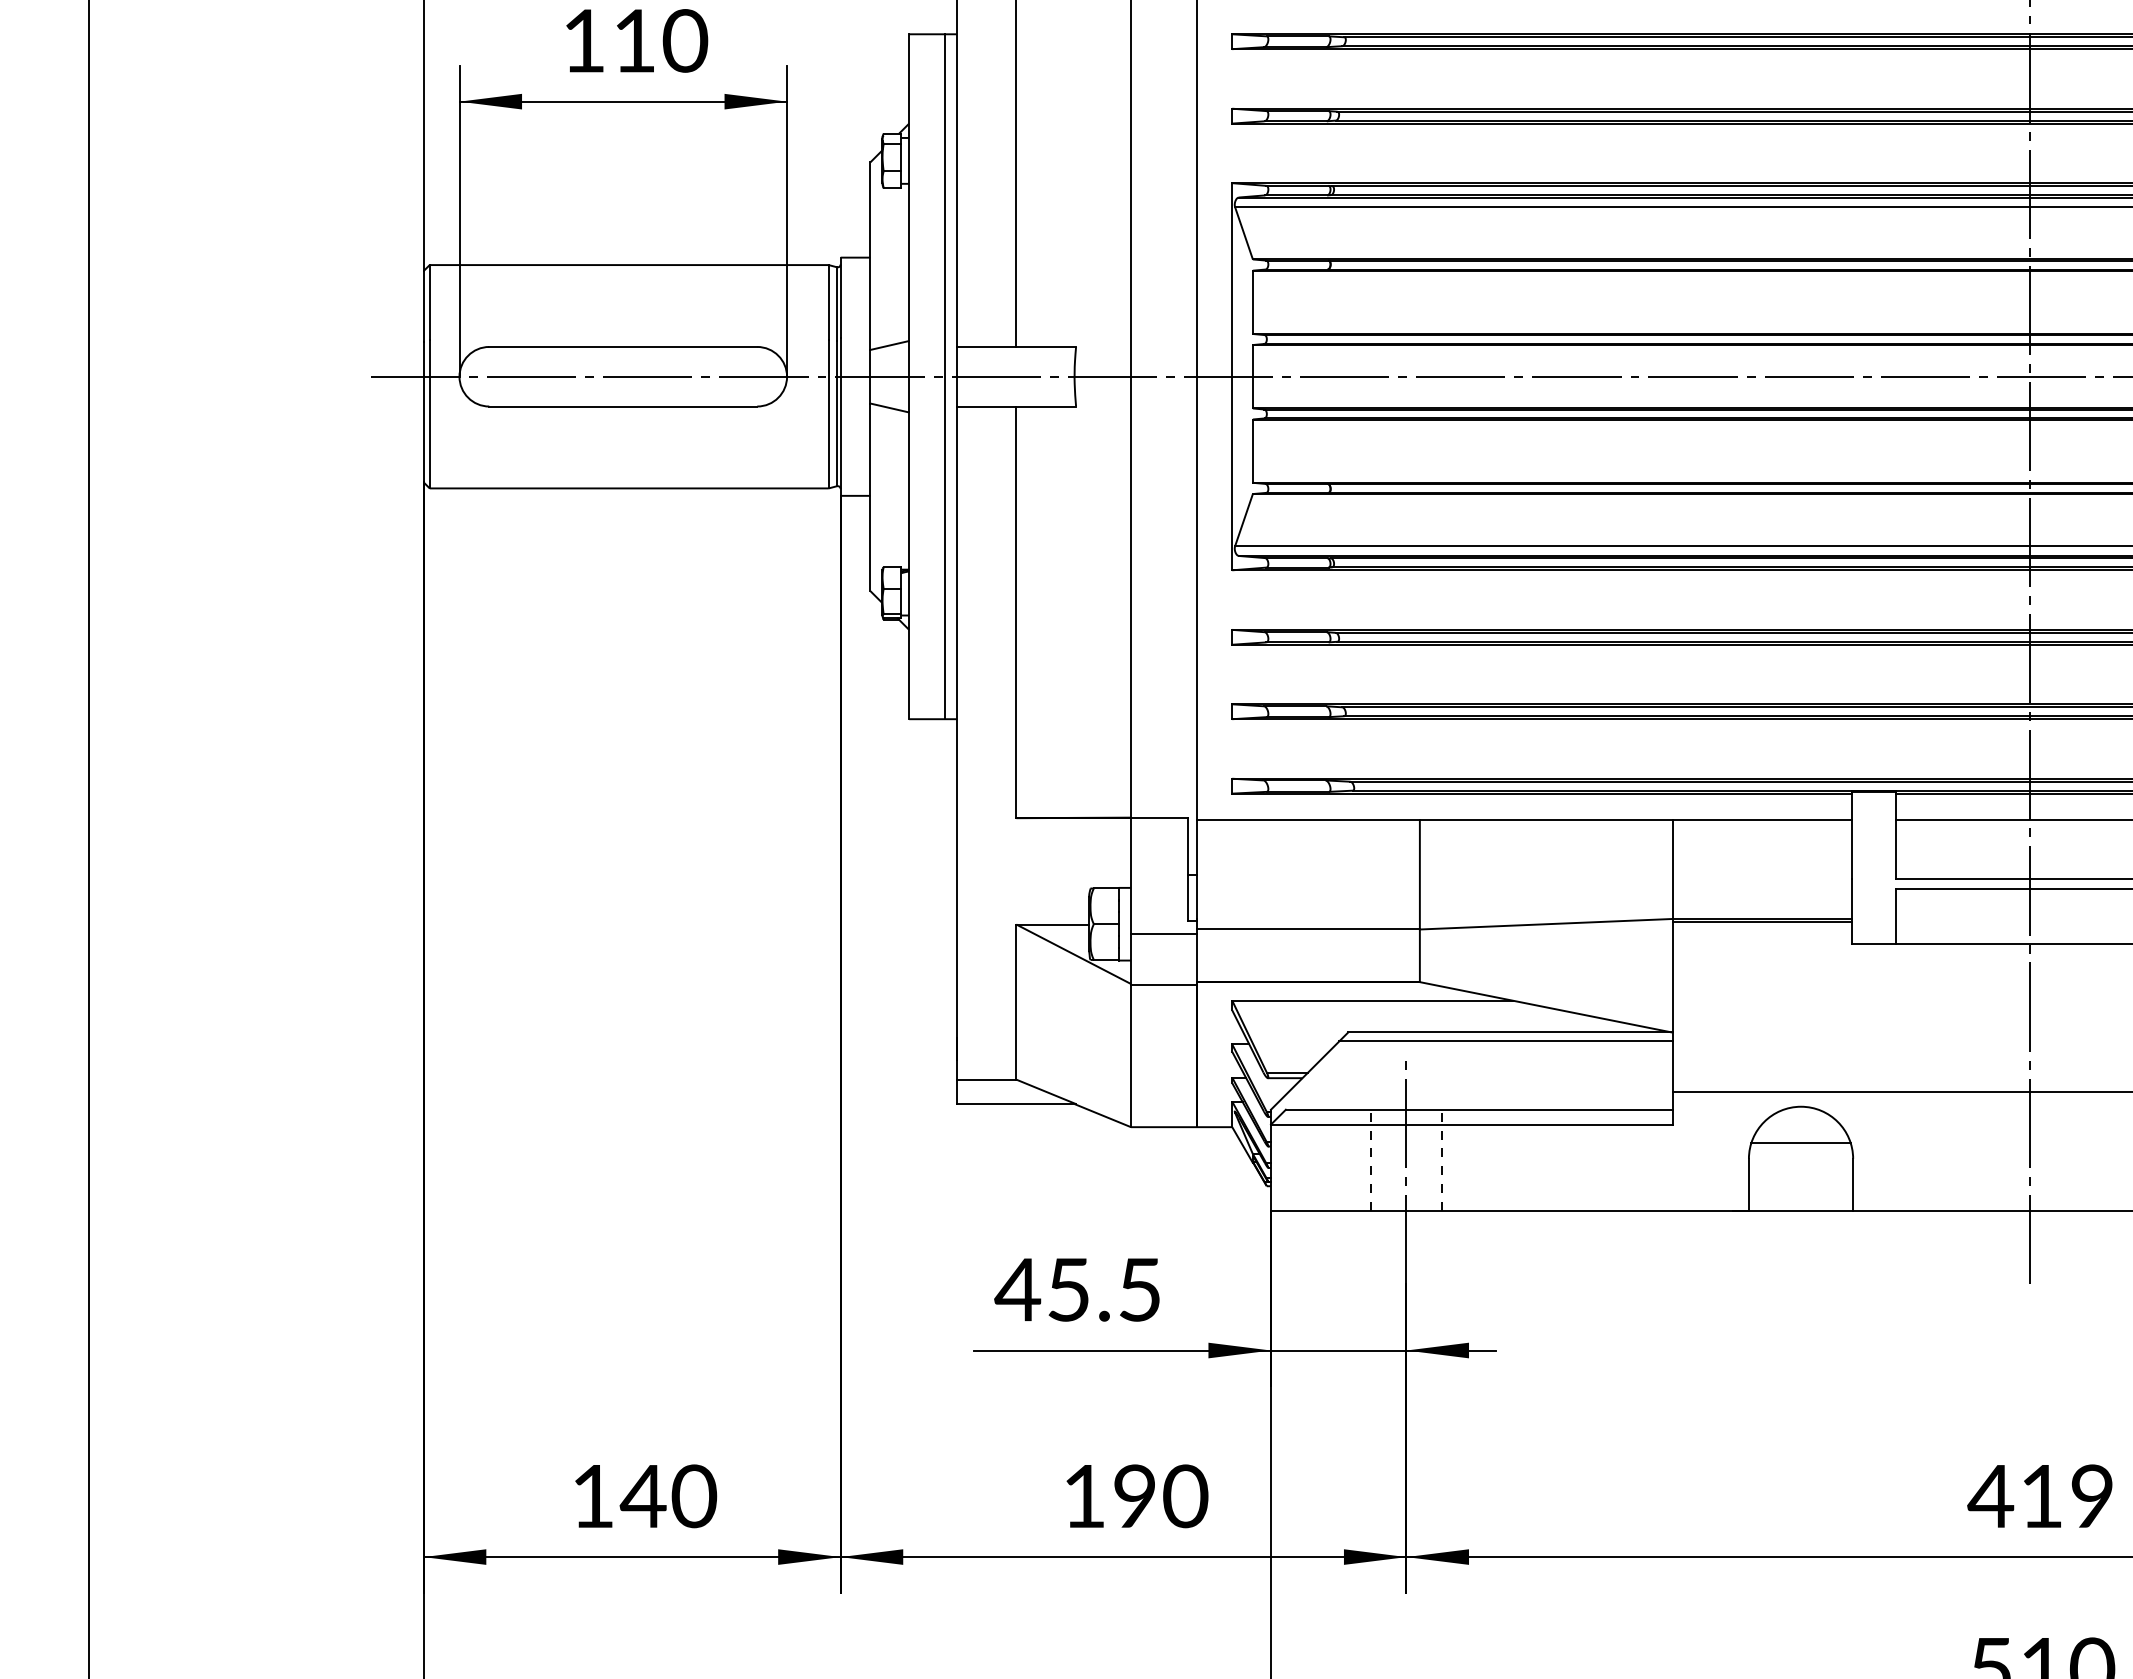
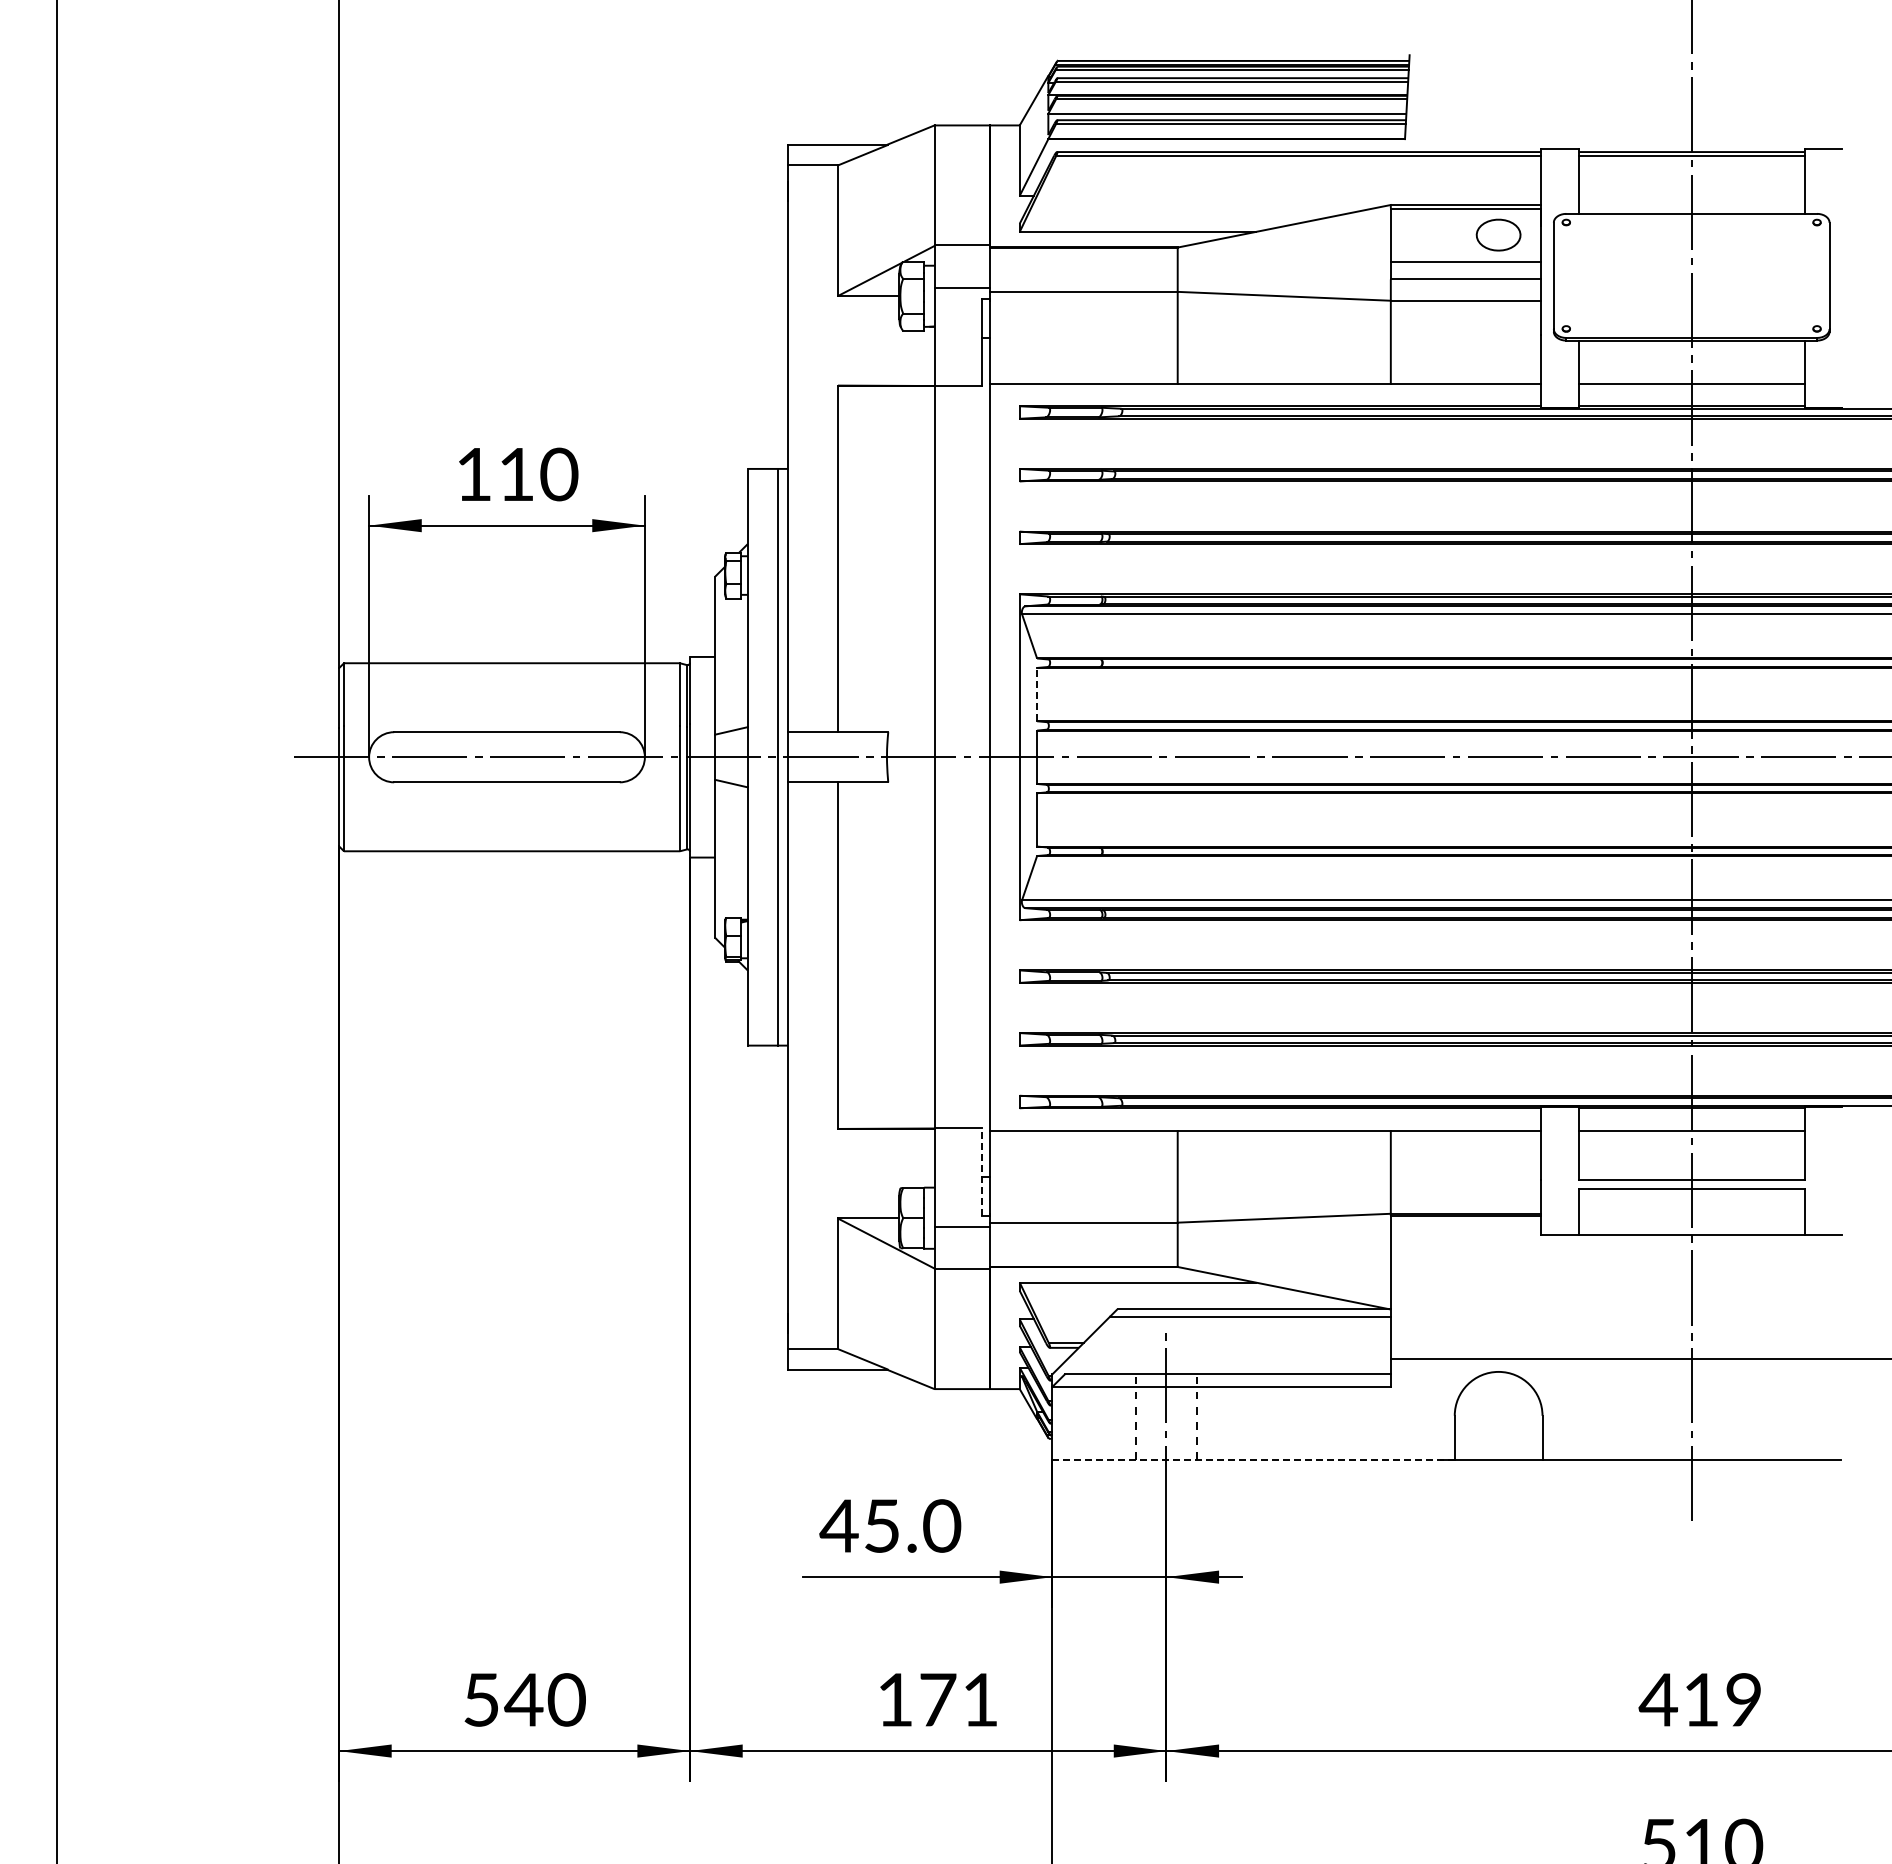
line: (1253, 302) -> (1037, 694), solid -> dashed
line: (1188, 869) -> (982, 1172), solid -> dashed
line: (1800, 1143) -> (1498, 1402), removed
line: (1511, 1210) -> (1254, 1459), solid -> dashed
text: (1140, 1289) -> (942, 1525), 45.5 -> 45.0
text: (591, 1495) -> (480, 1699), 140 -> 540
text: (1160, 1495) -> (959, 1699), 190 -> 171

